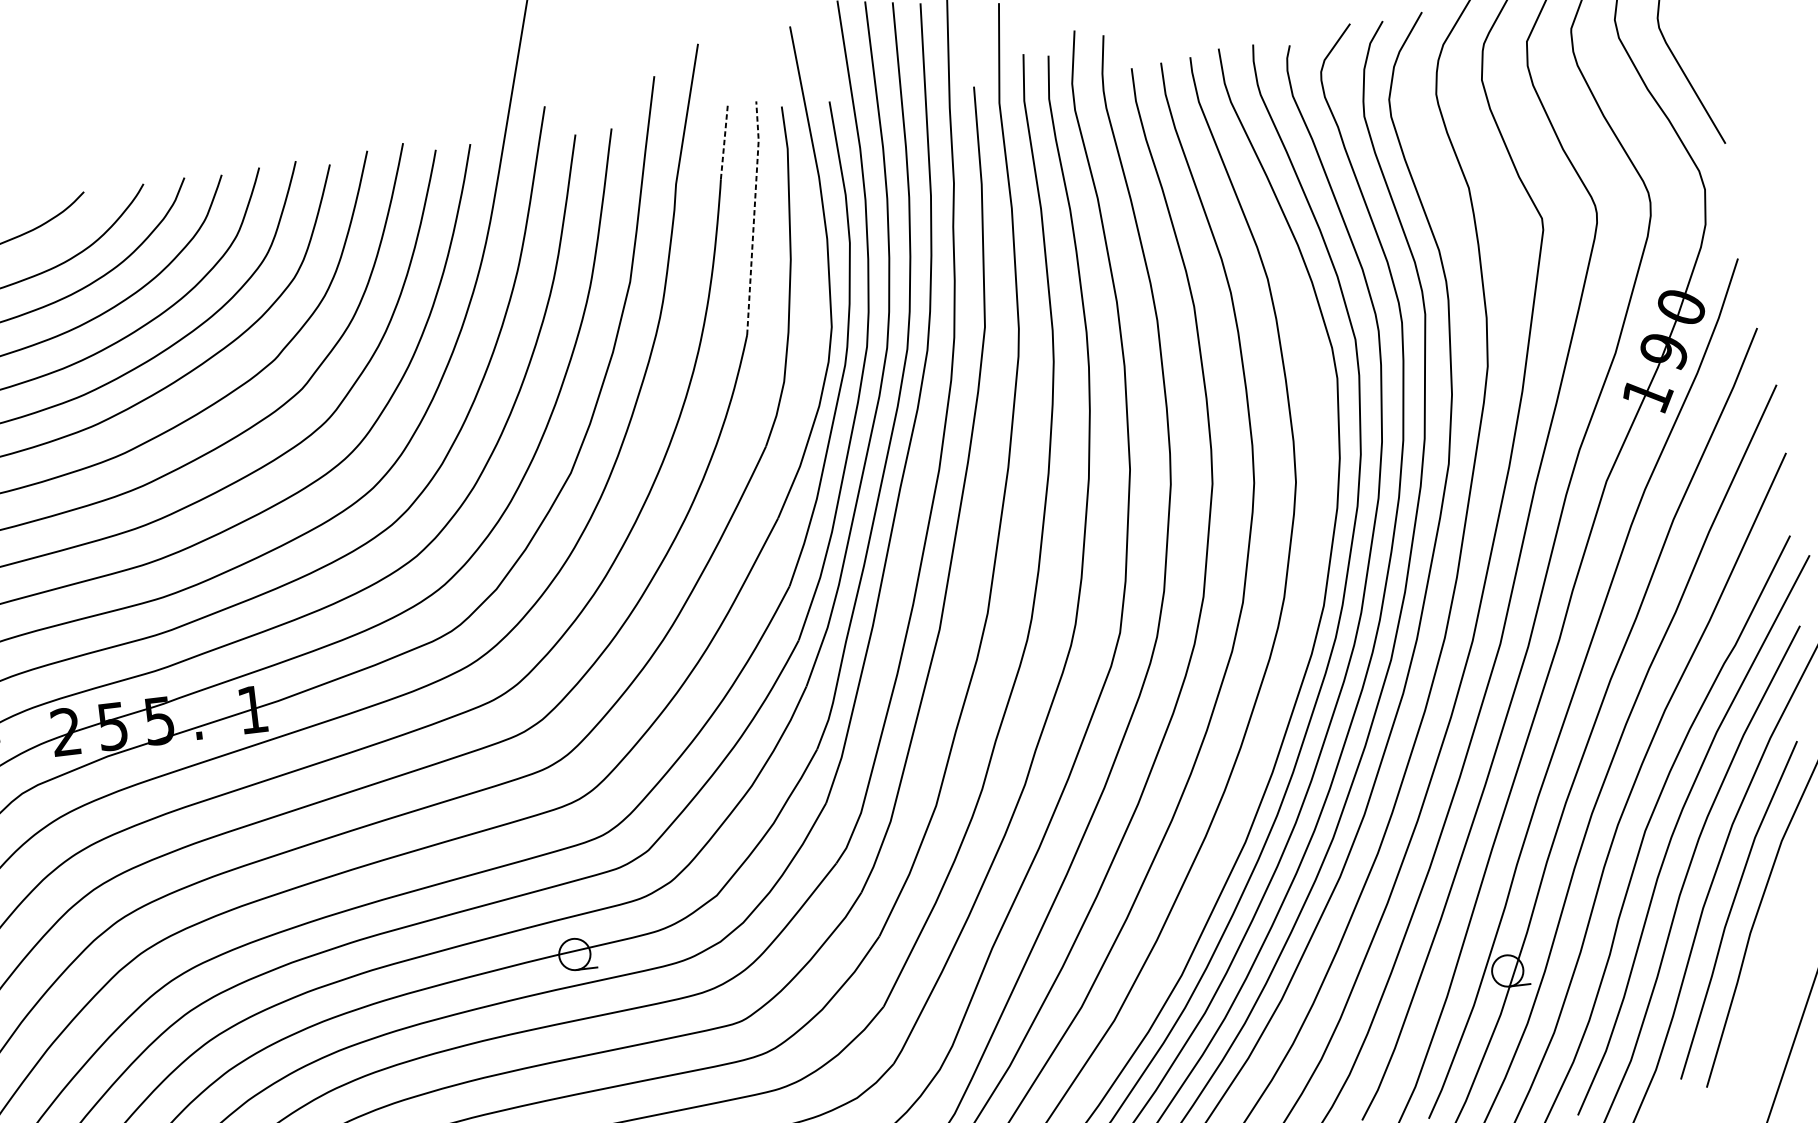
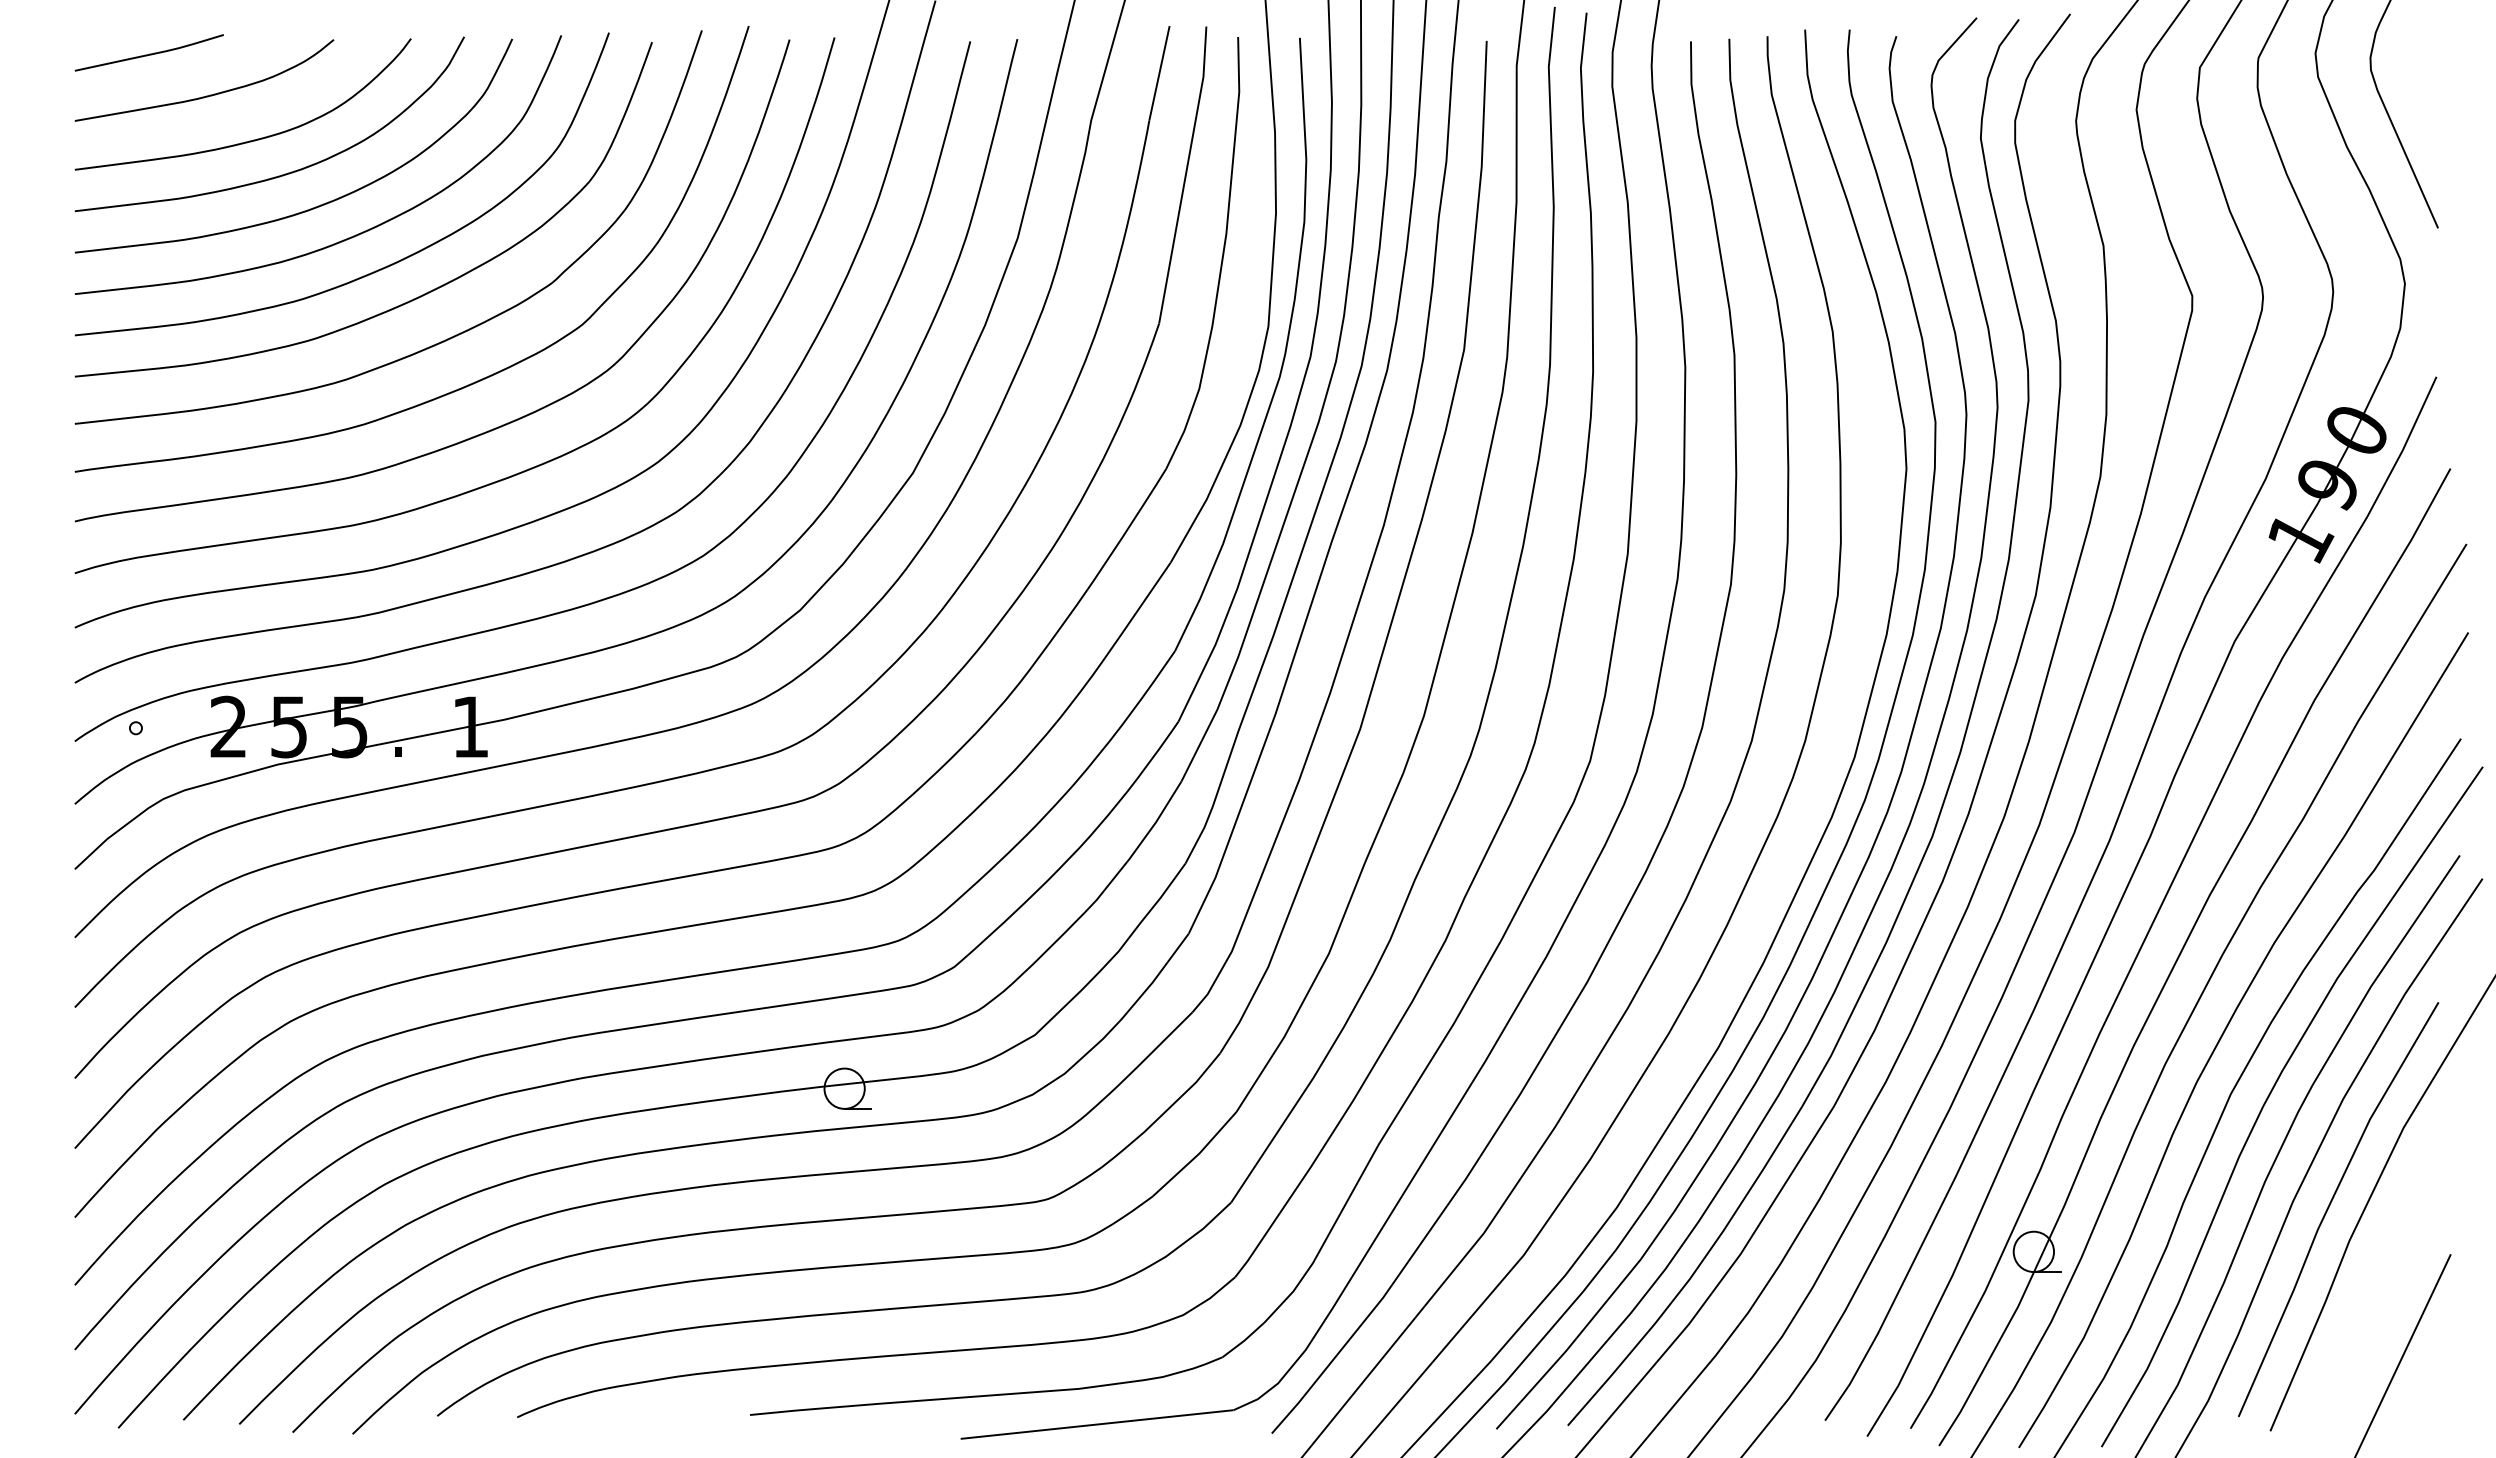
line: (724, 141) -> (1159, 72), dashed -> solid
line: (754, 217) -> (1186, 174), dashed -> solid

